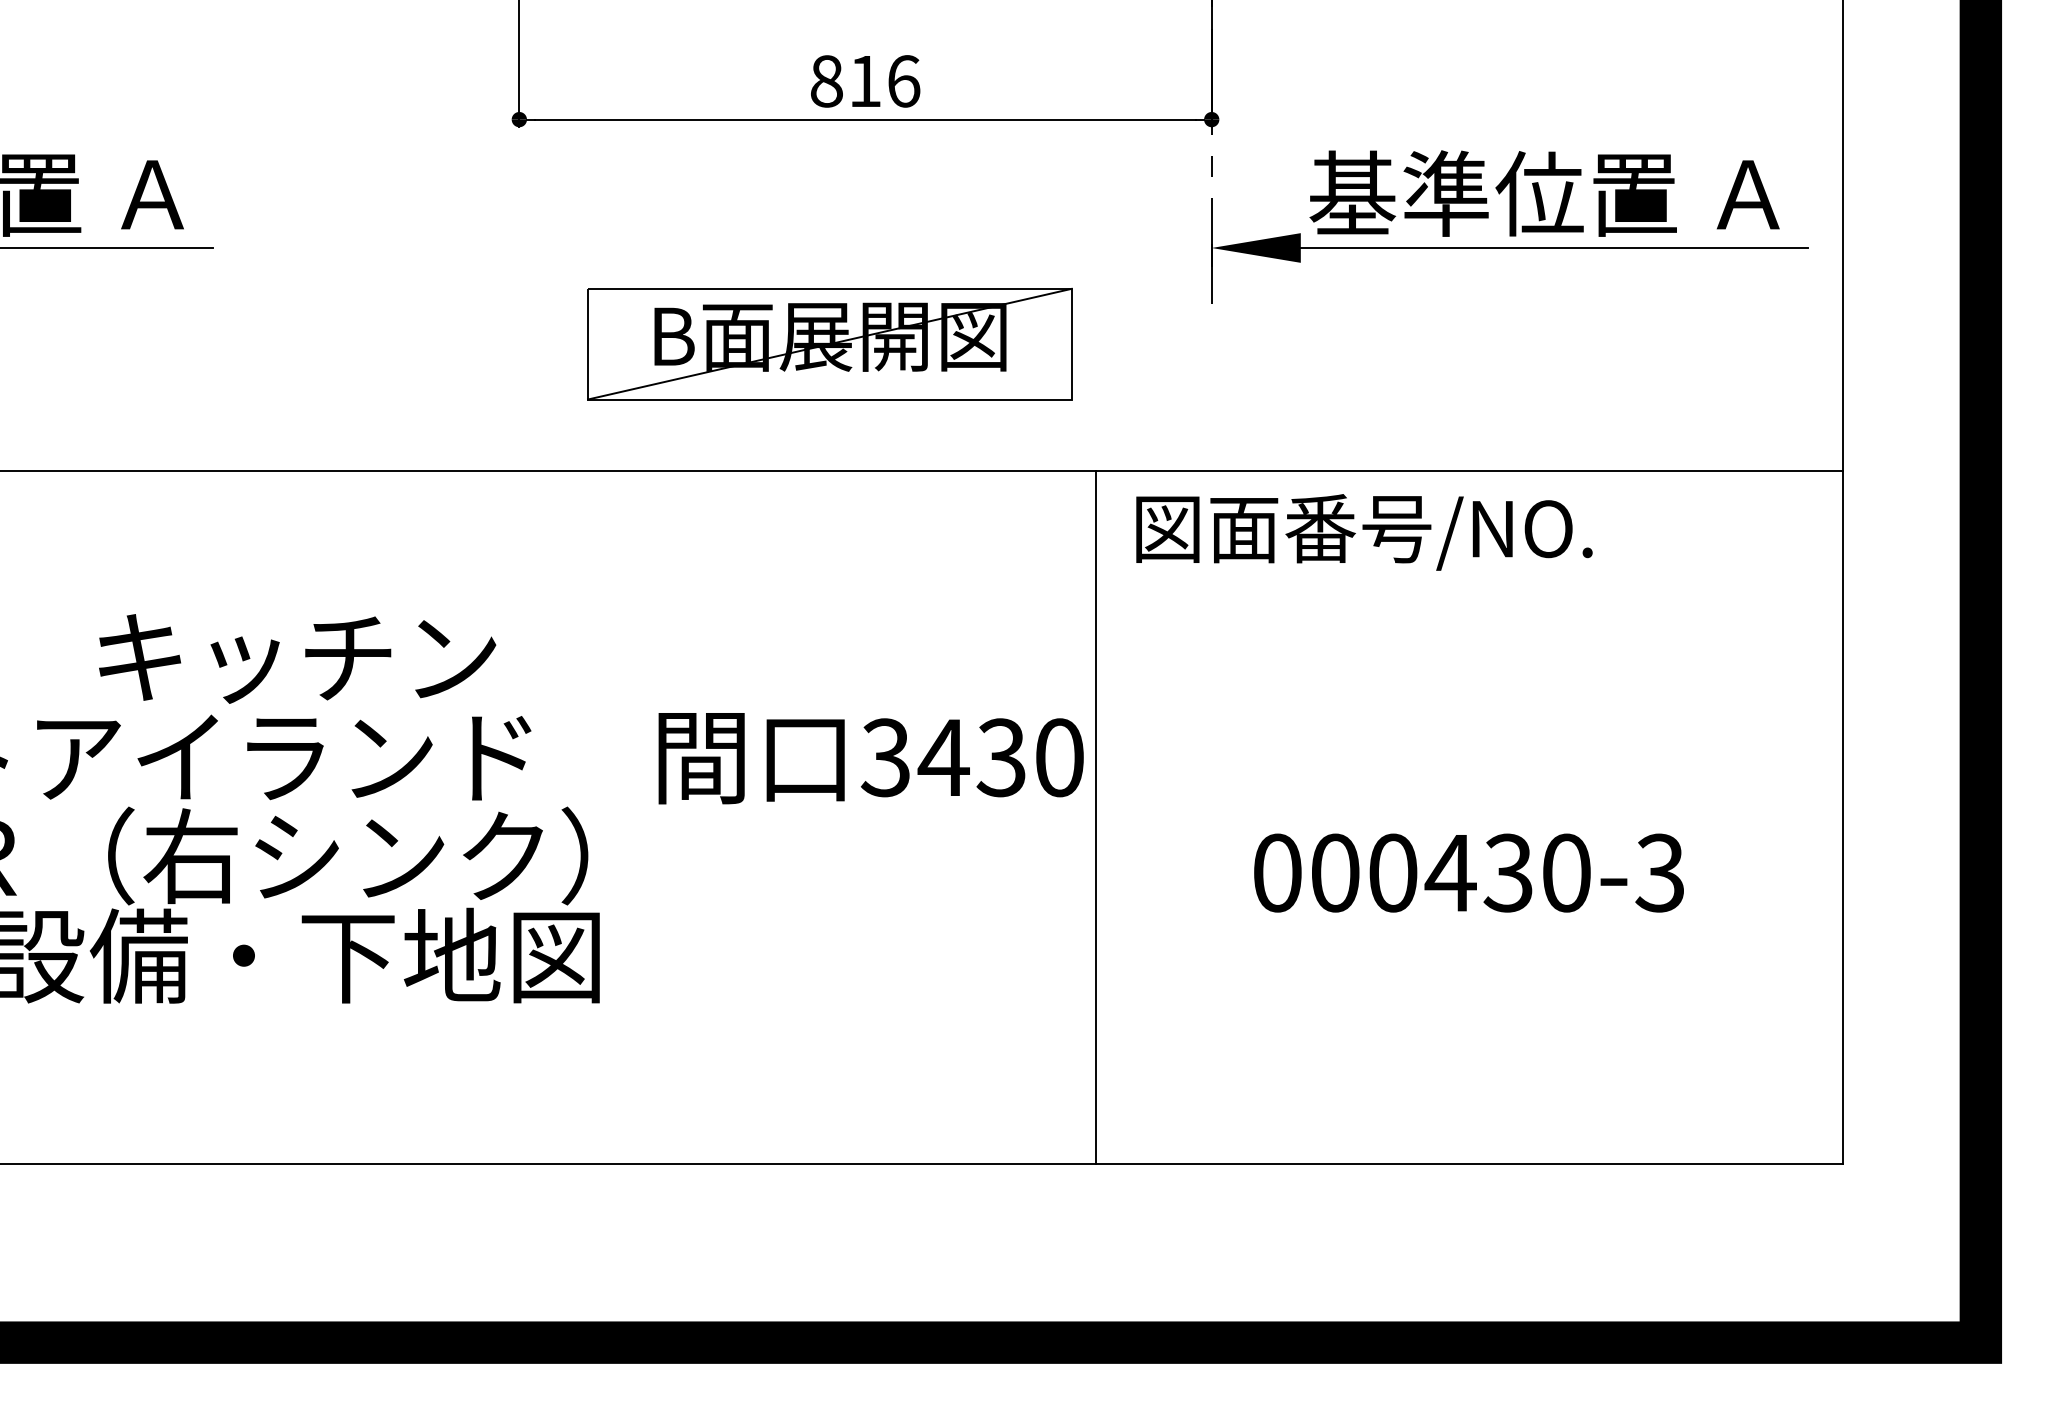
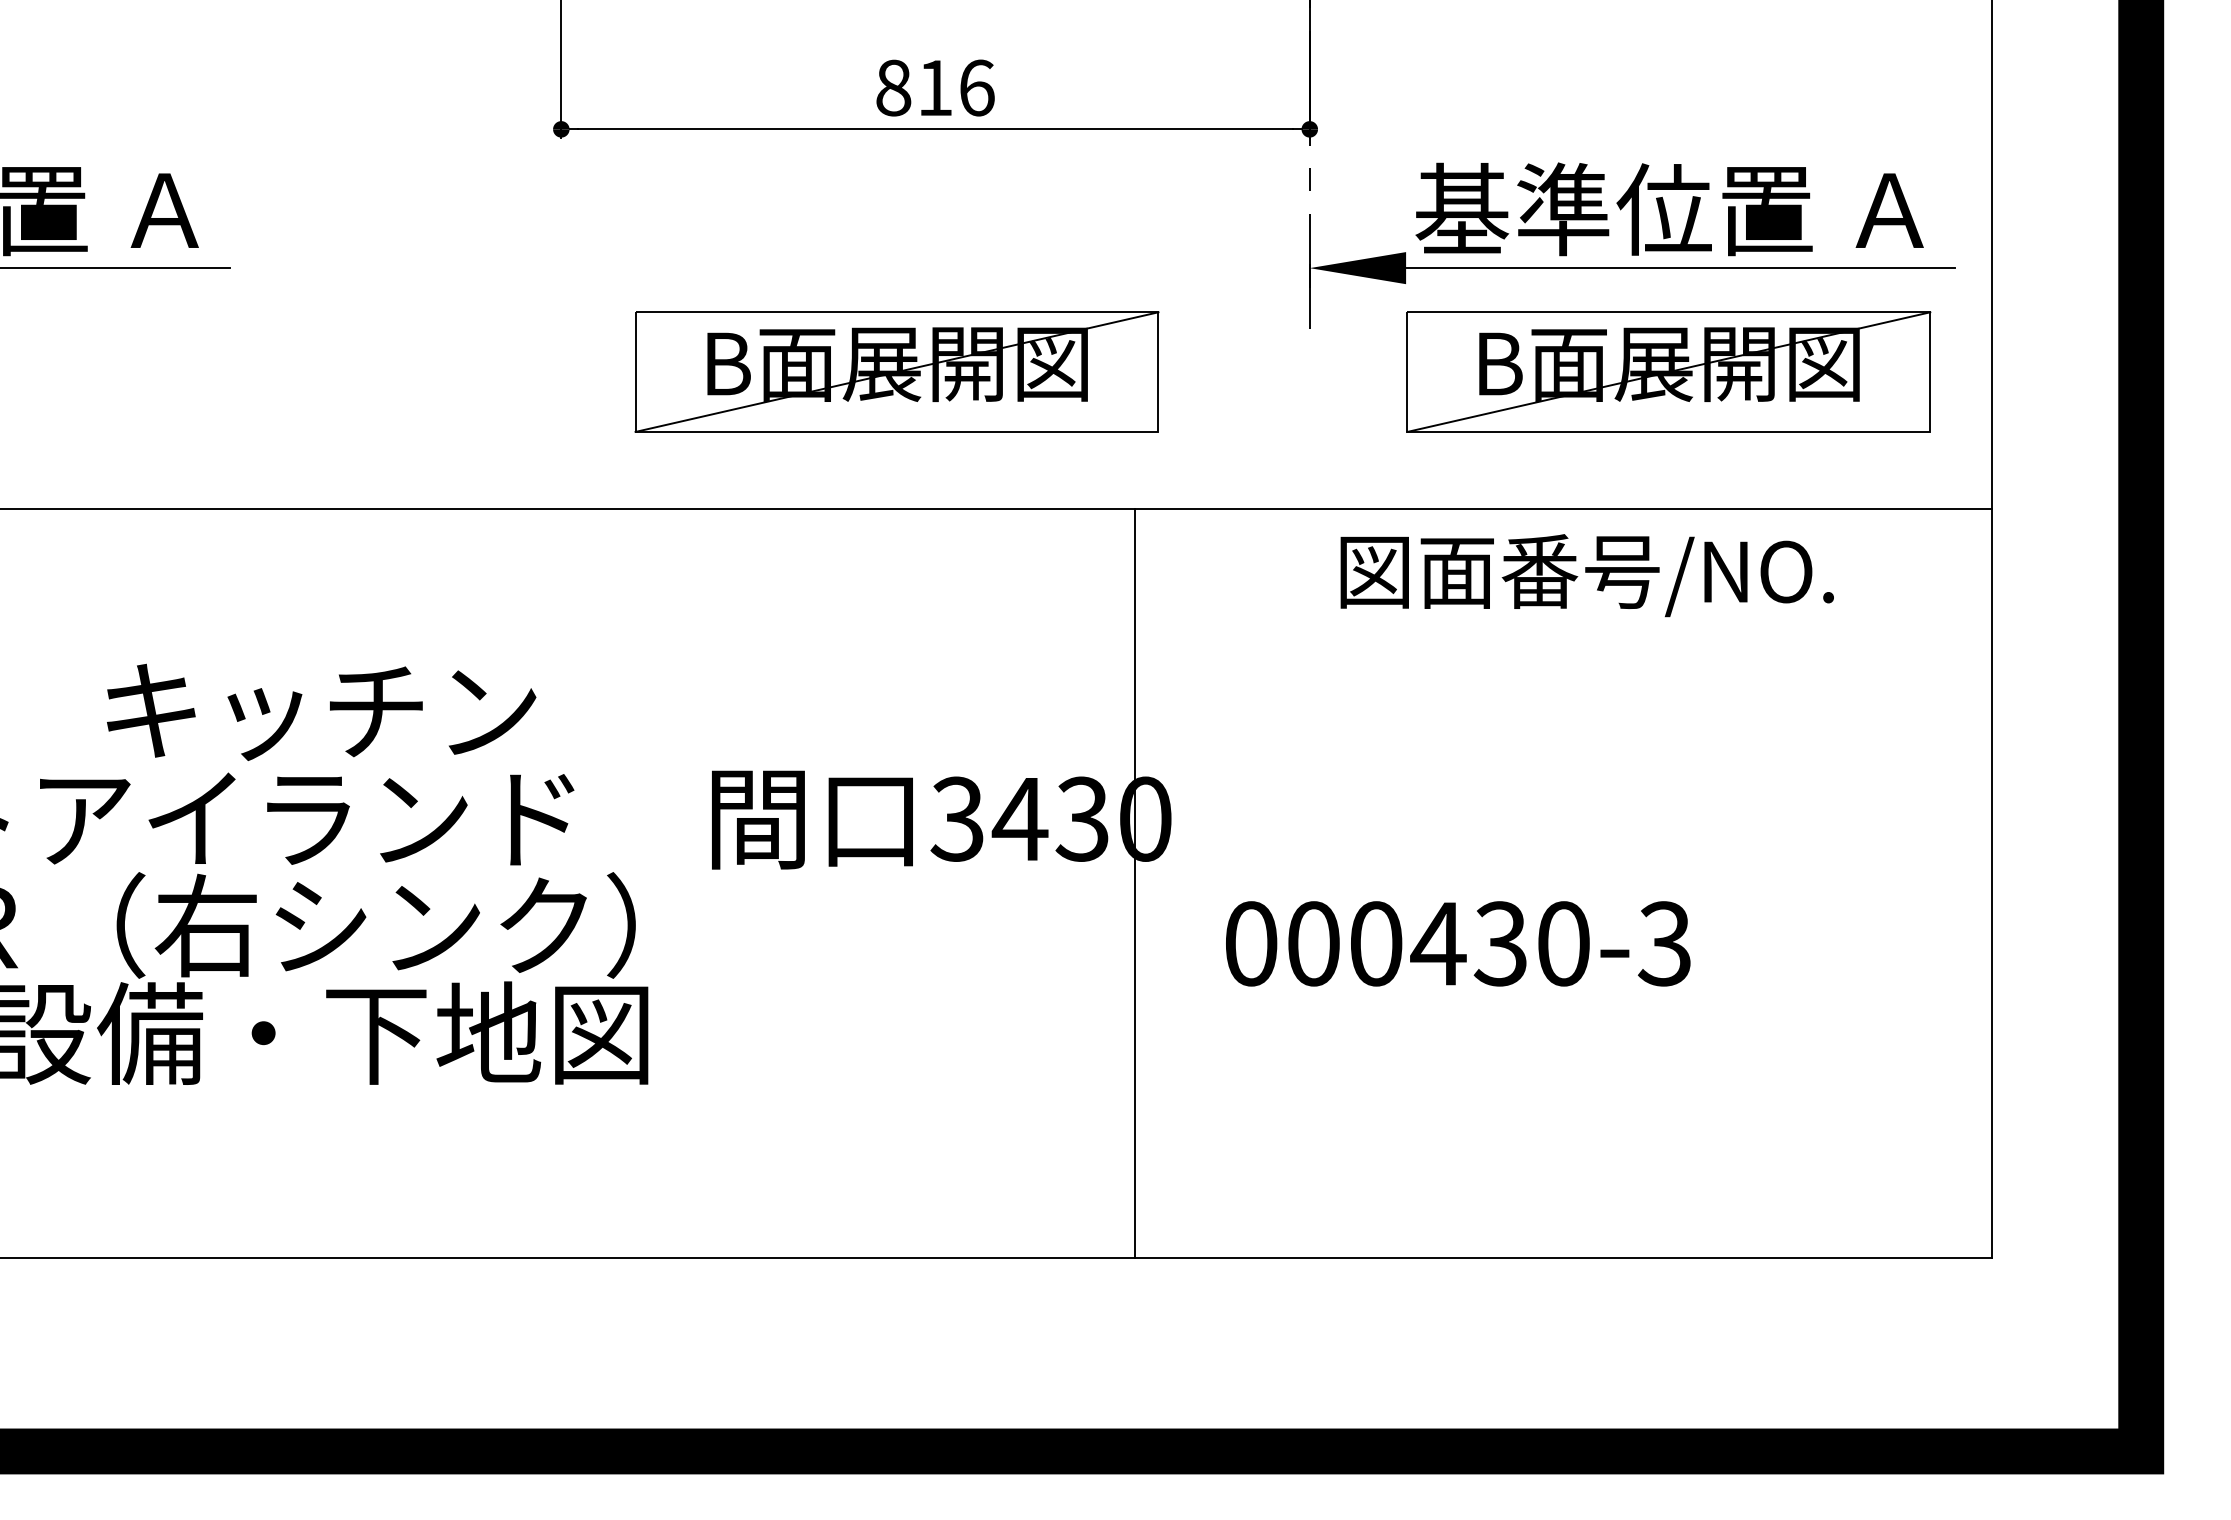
part: (1543, 343) -> (1668, 371), added
text: (1364, 532) -> (1587, 575), moved
line: (1095, 817) -> (1134, 883), moved
text: (1468, 872) -> (1457, 943), moved

